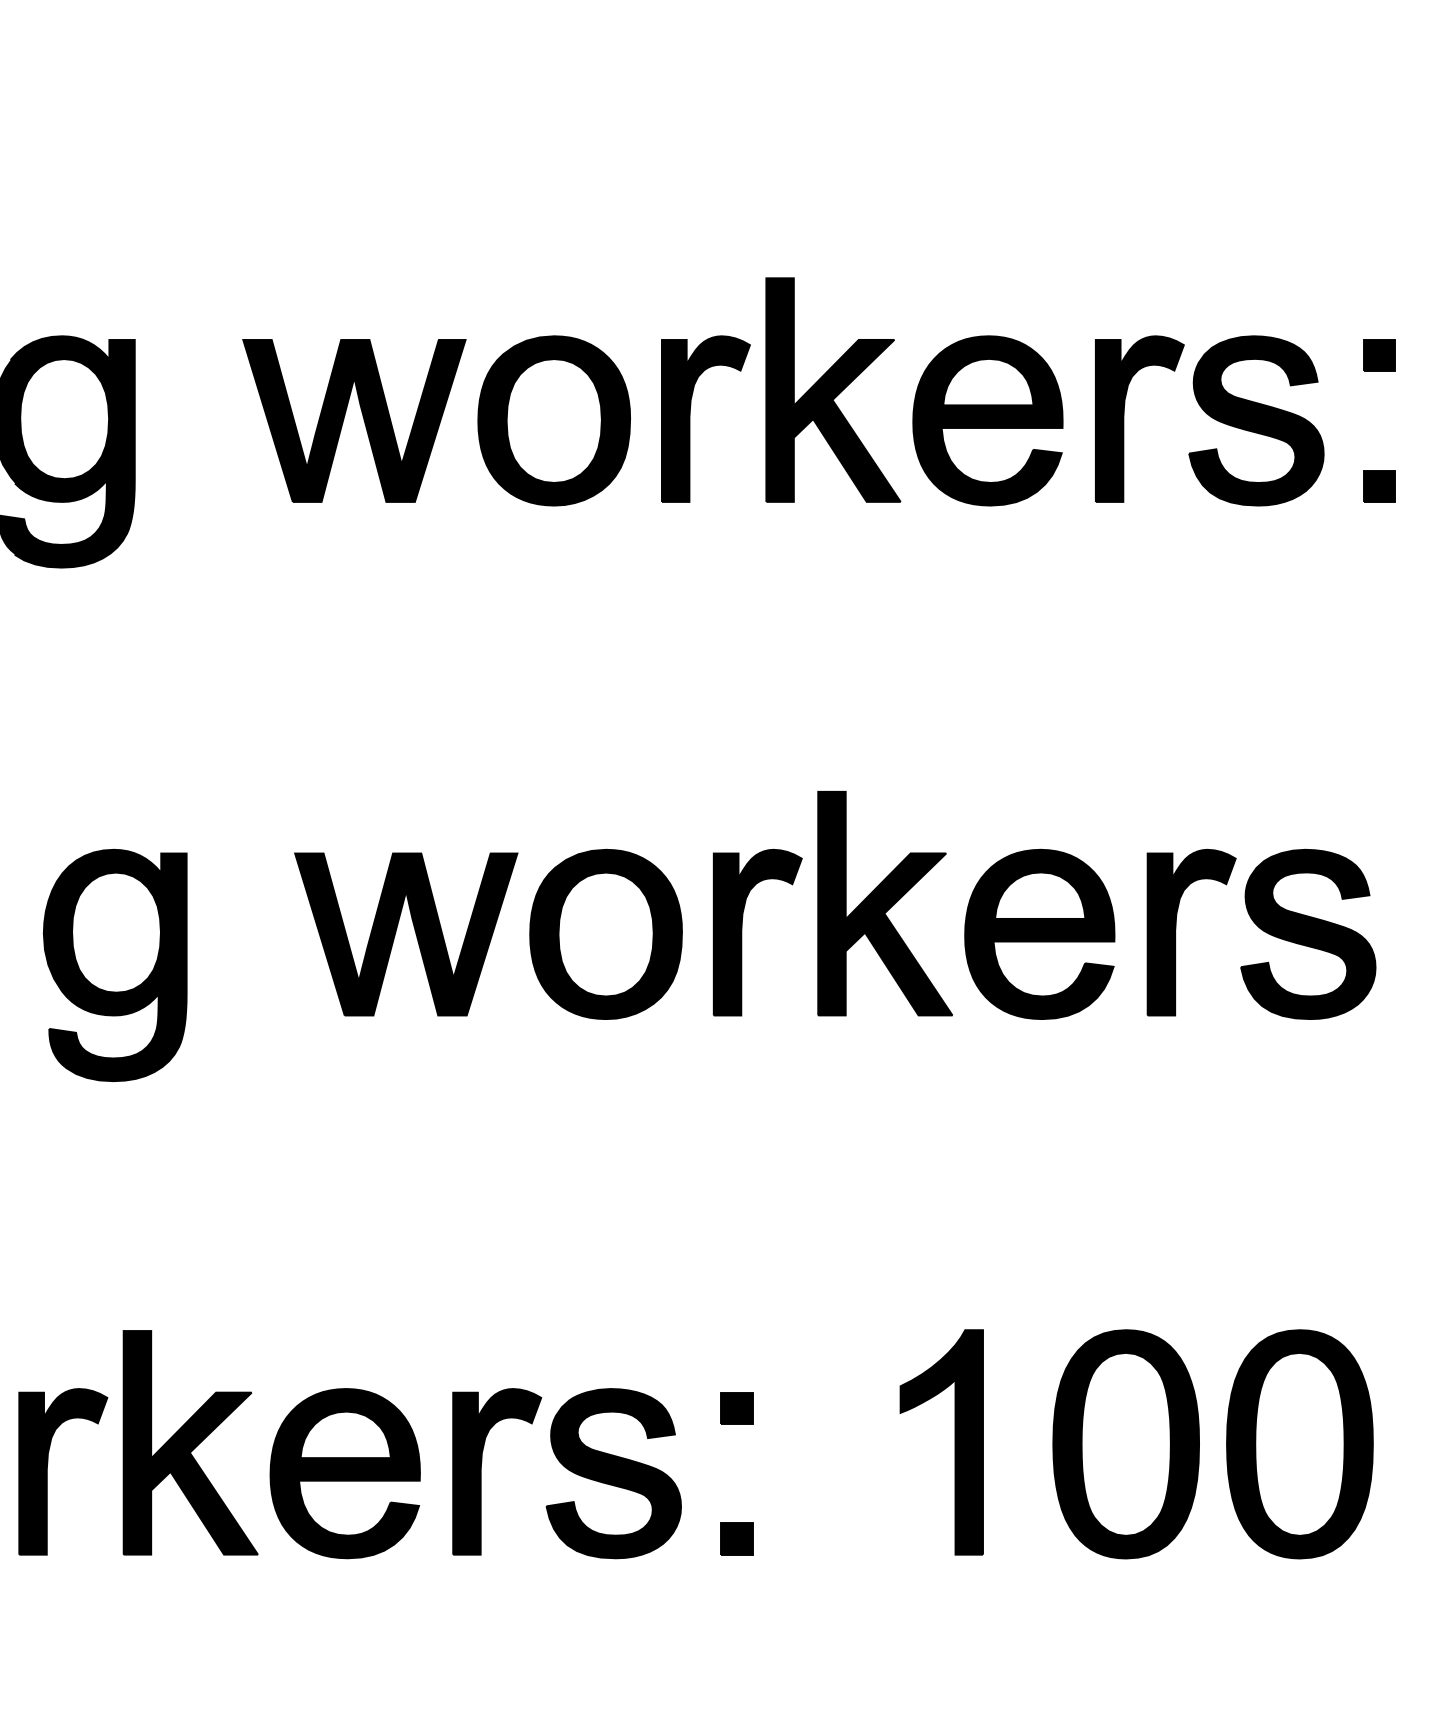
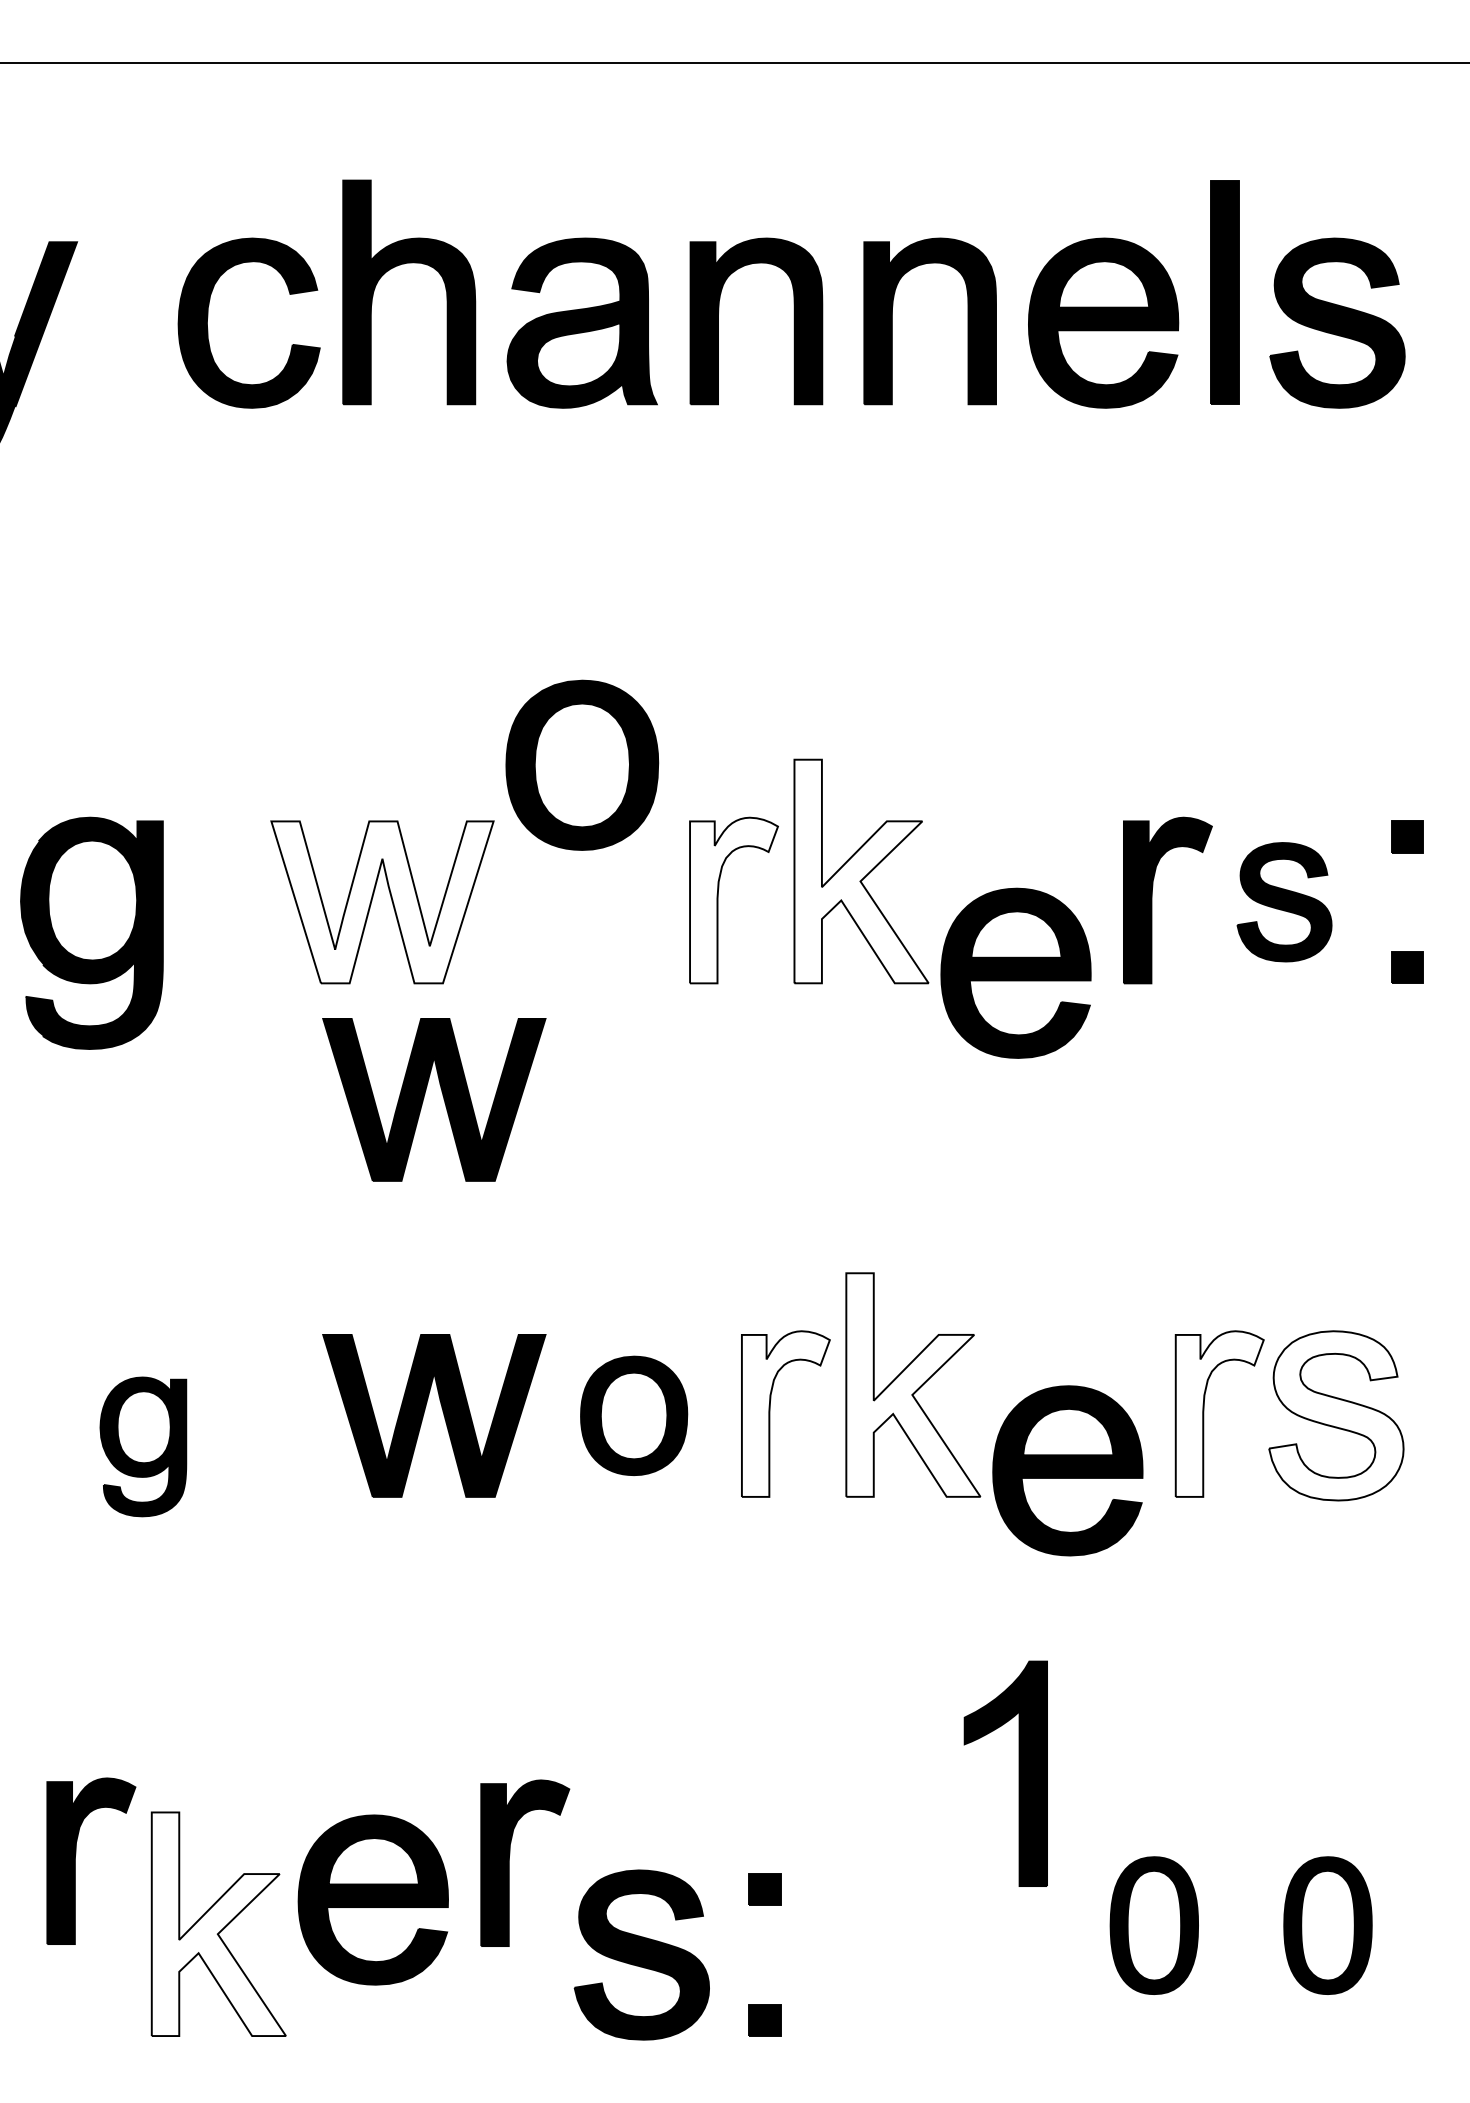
fill: (833, 390) -> (861, 871), removed
fill: (706, 419) -> (734, 900), removed
part: (554, 420) -> (582, 764), moved
part: (987, 420) -> (1015, 972), moved
part: (1256, 420) -> (1284, 901), size x0.7
fill: (354, 421) -> (382, 902), removed
part: (414, 615) -> (442, 1096), added
fill: (885, 903) -> (913, 1384), removed
fill: (757, 932) -> (785, 1413), removed
fill: (1191, 932) -> (1219, 1413), removed
part: (605, 934) -> (633, 1415), size x0.7
part: (1039, 934) -> (1067, 1470), moved
fill: (1308, 934) -> (1336, 1415), removed
part: (115, 965) -> (143, 1446), size x0.6
part: (954, 1442) -> (1018, 1773), moved
fill: (190, 1443) -> (218, 1924), removed
part: (1126, 1444) -> (1154, 1925), size x0.6
part: (1299, 1444) -> (1327, 1925), size x0.6
part: (47, 1471) -> (75, 1860), moved
part: (481, 1471) -> (509, 1862), moved
part: (344, 1473) -> (372, 1899), moved

